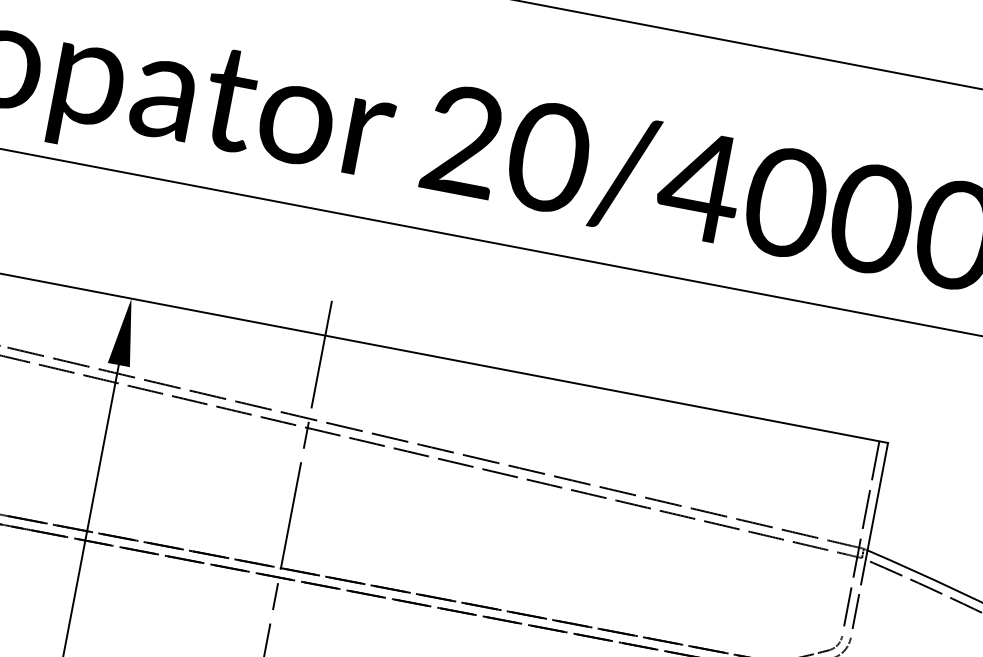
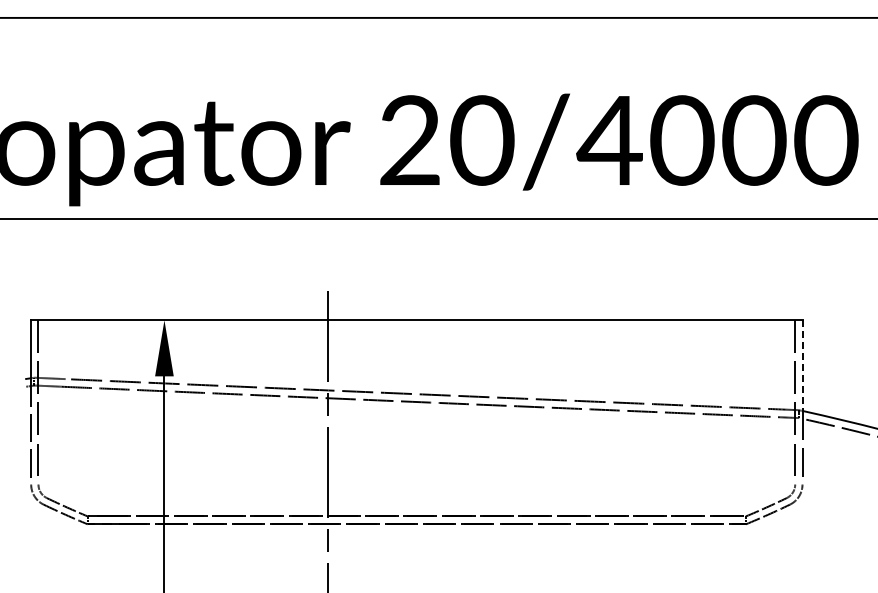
line: (877, 497) -> (802, 366), solid -> dashed

